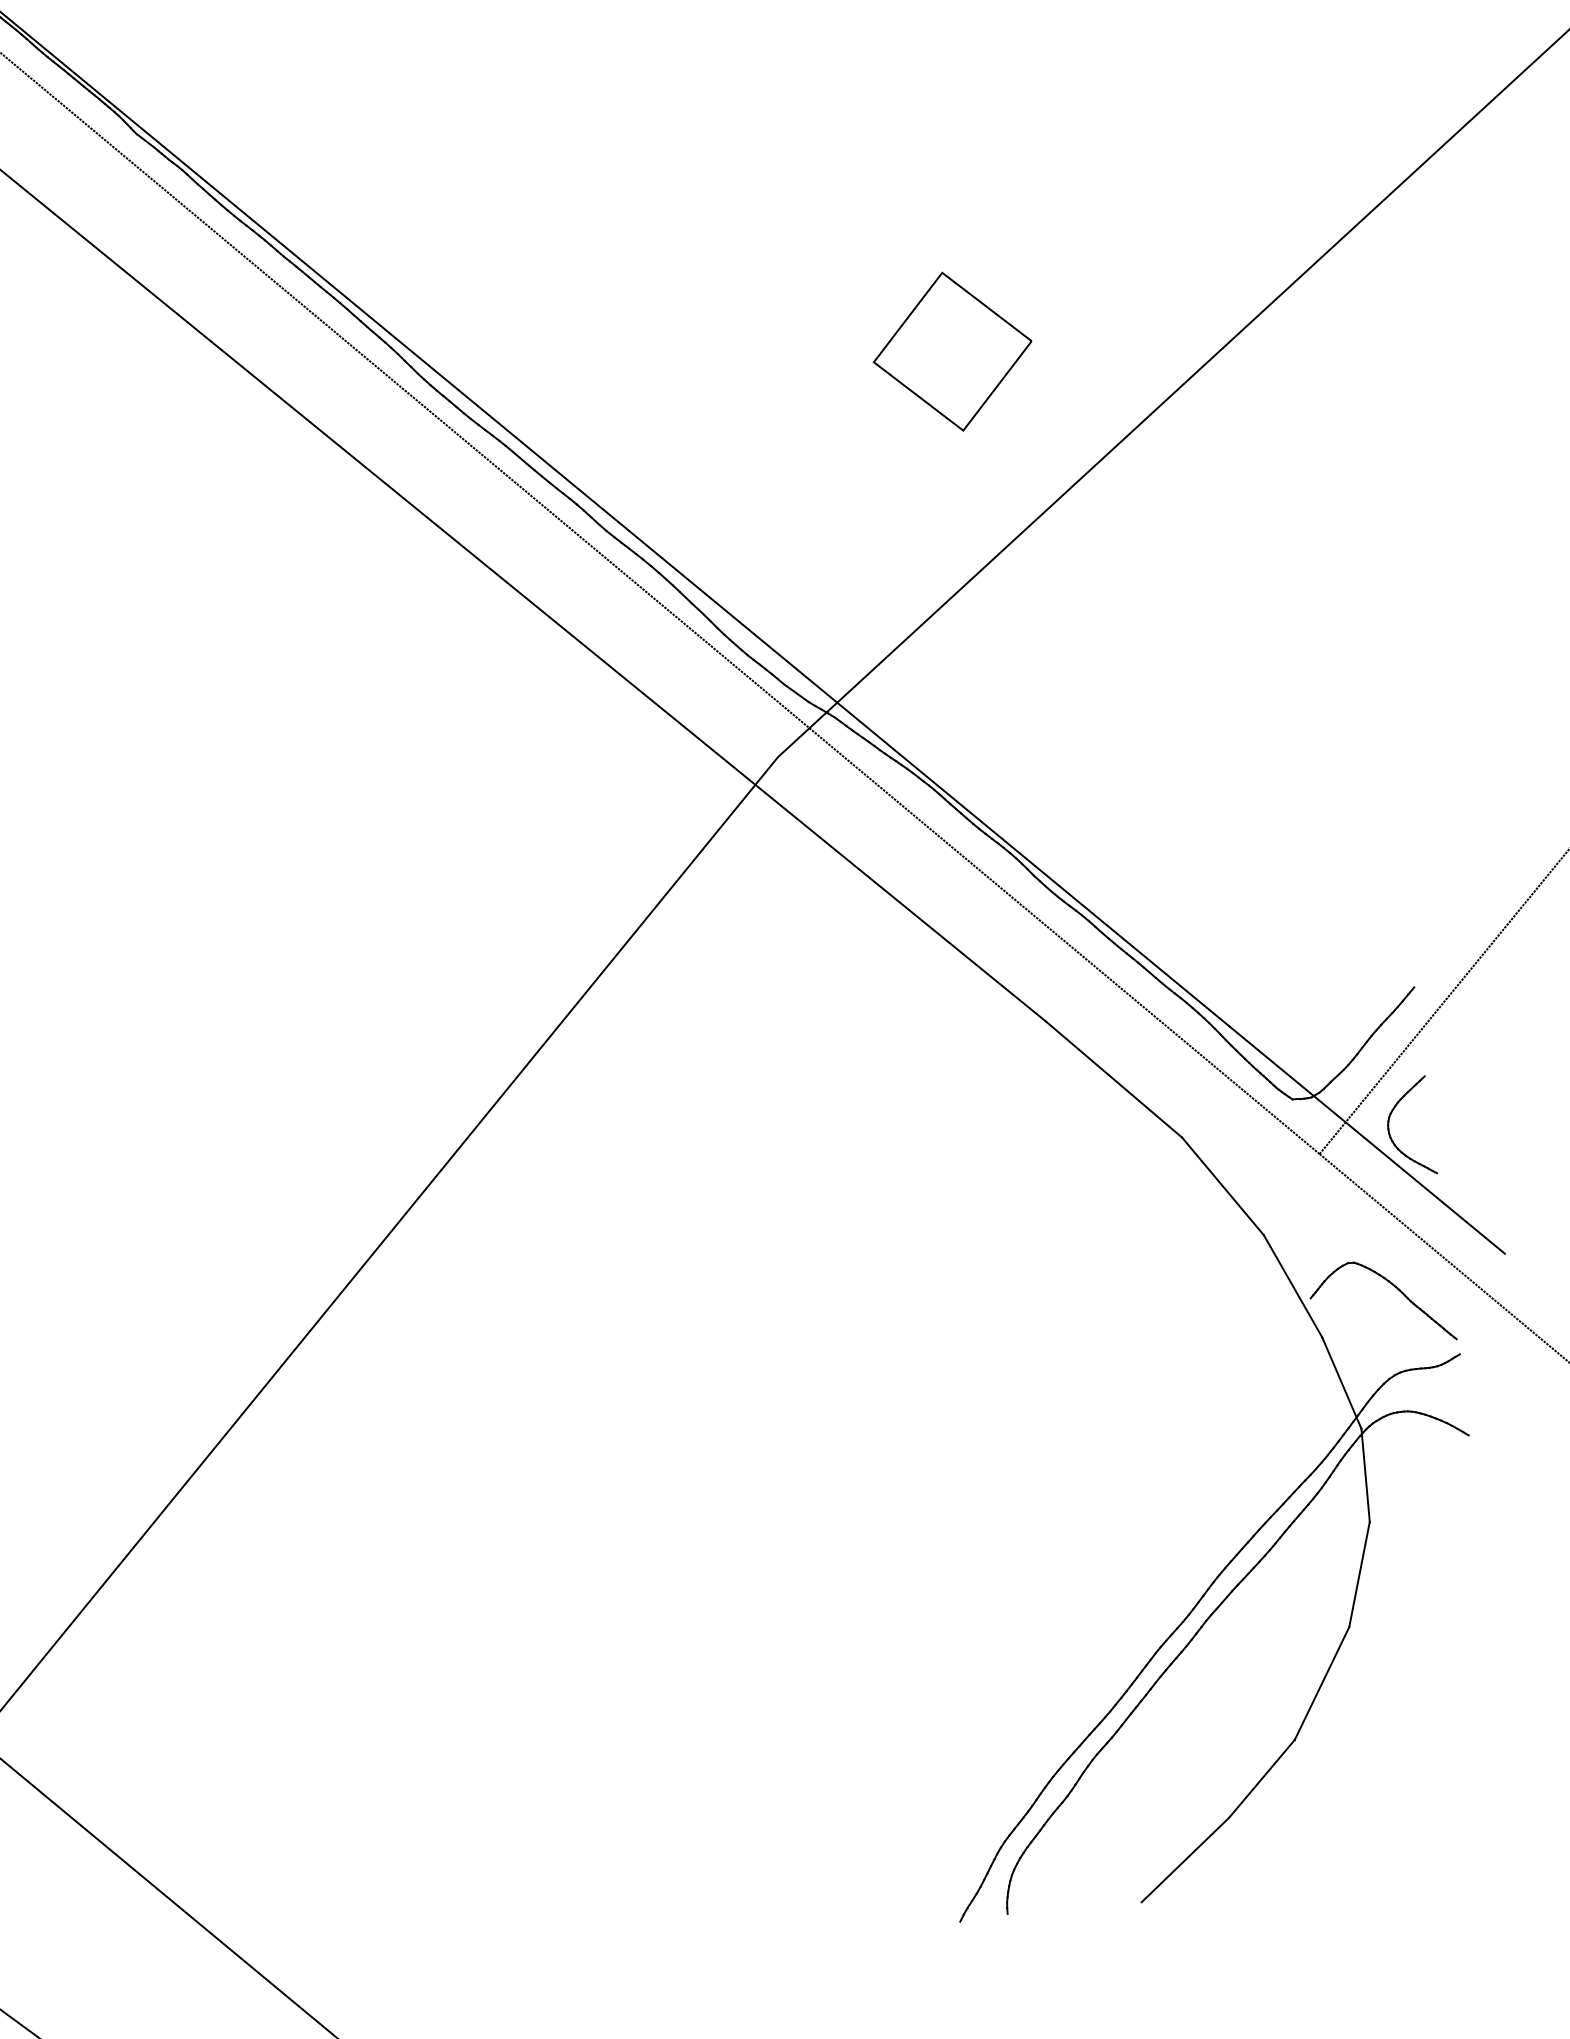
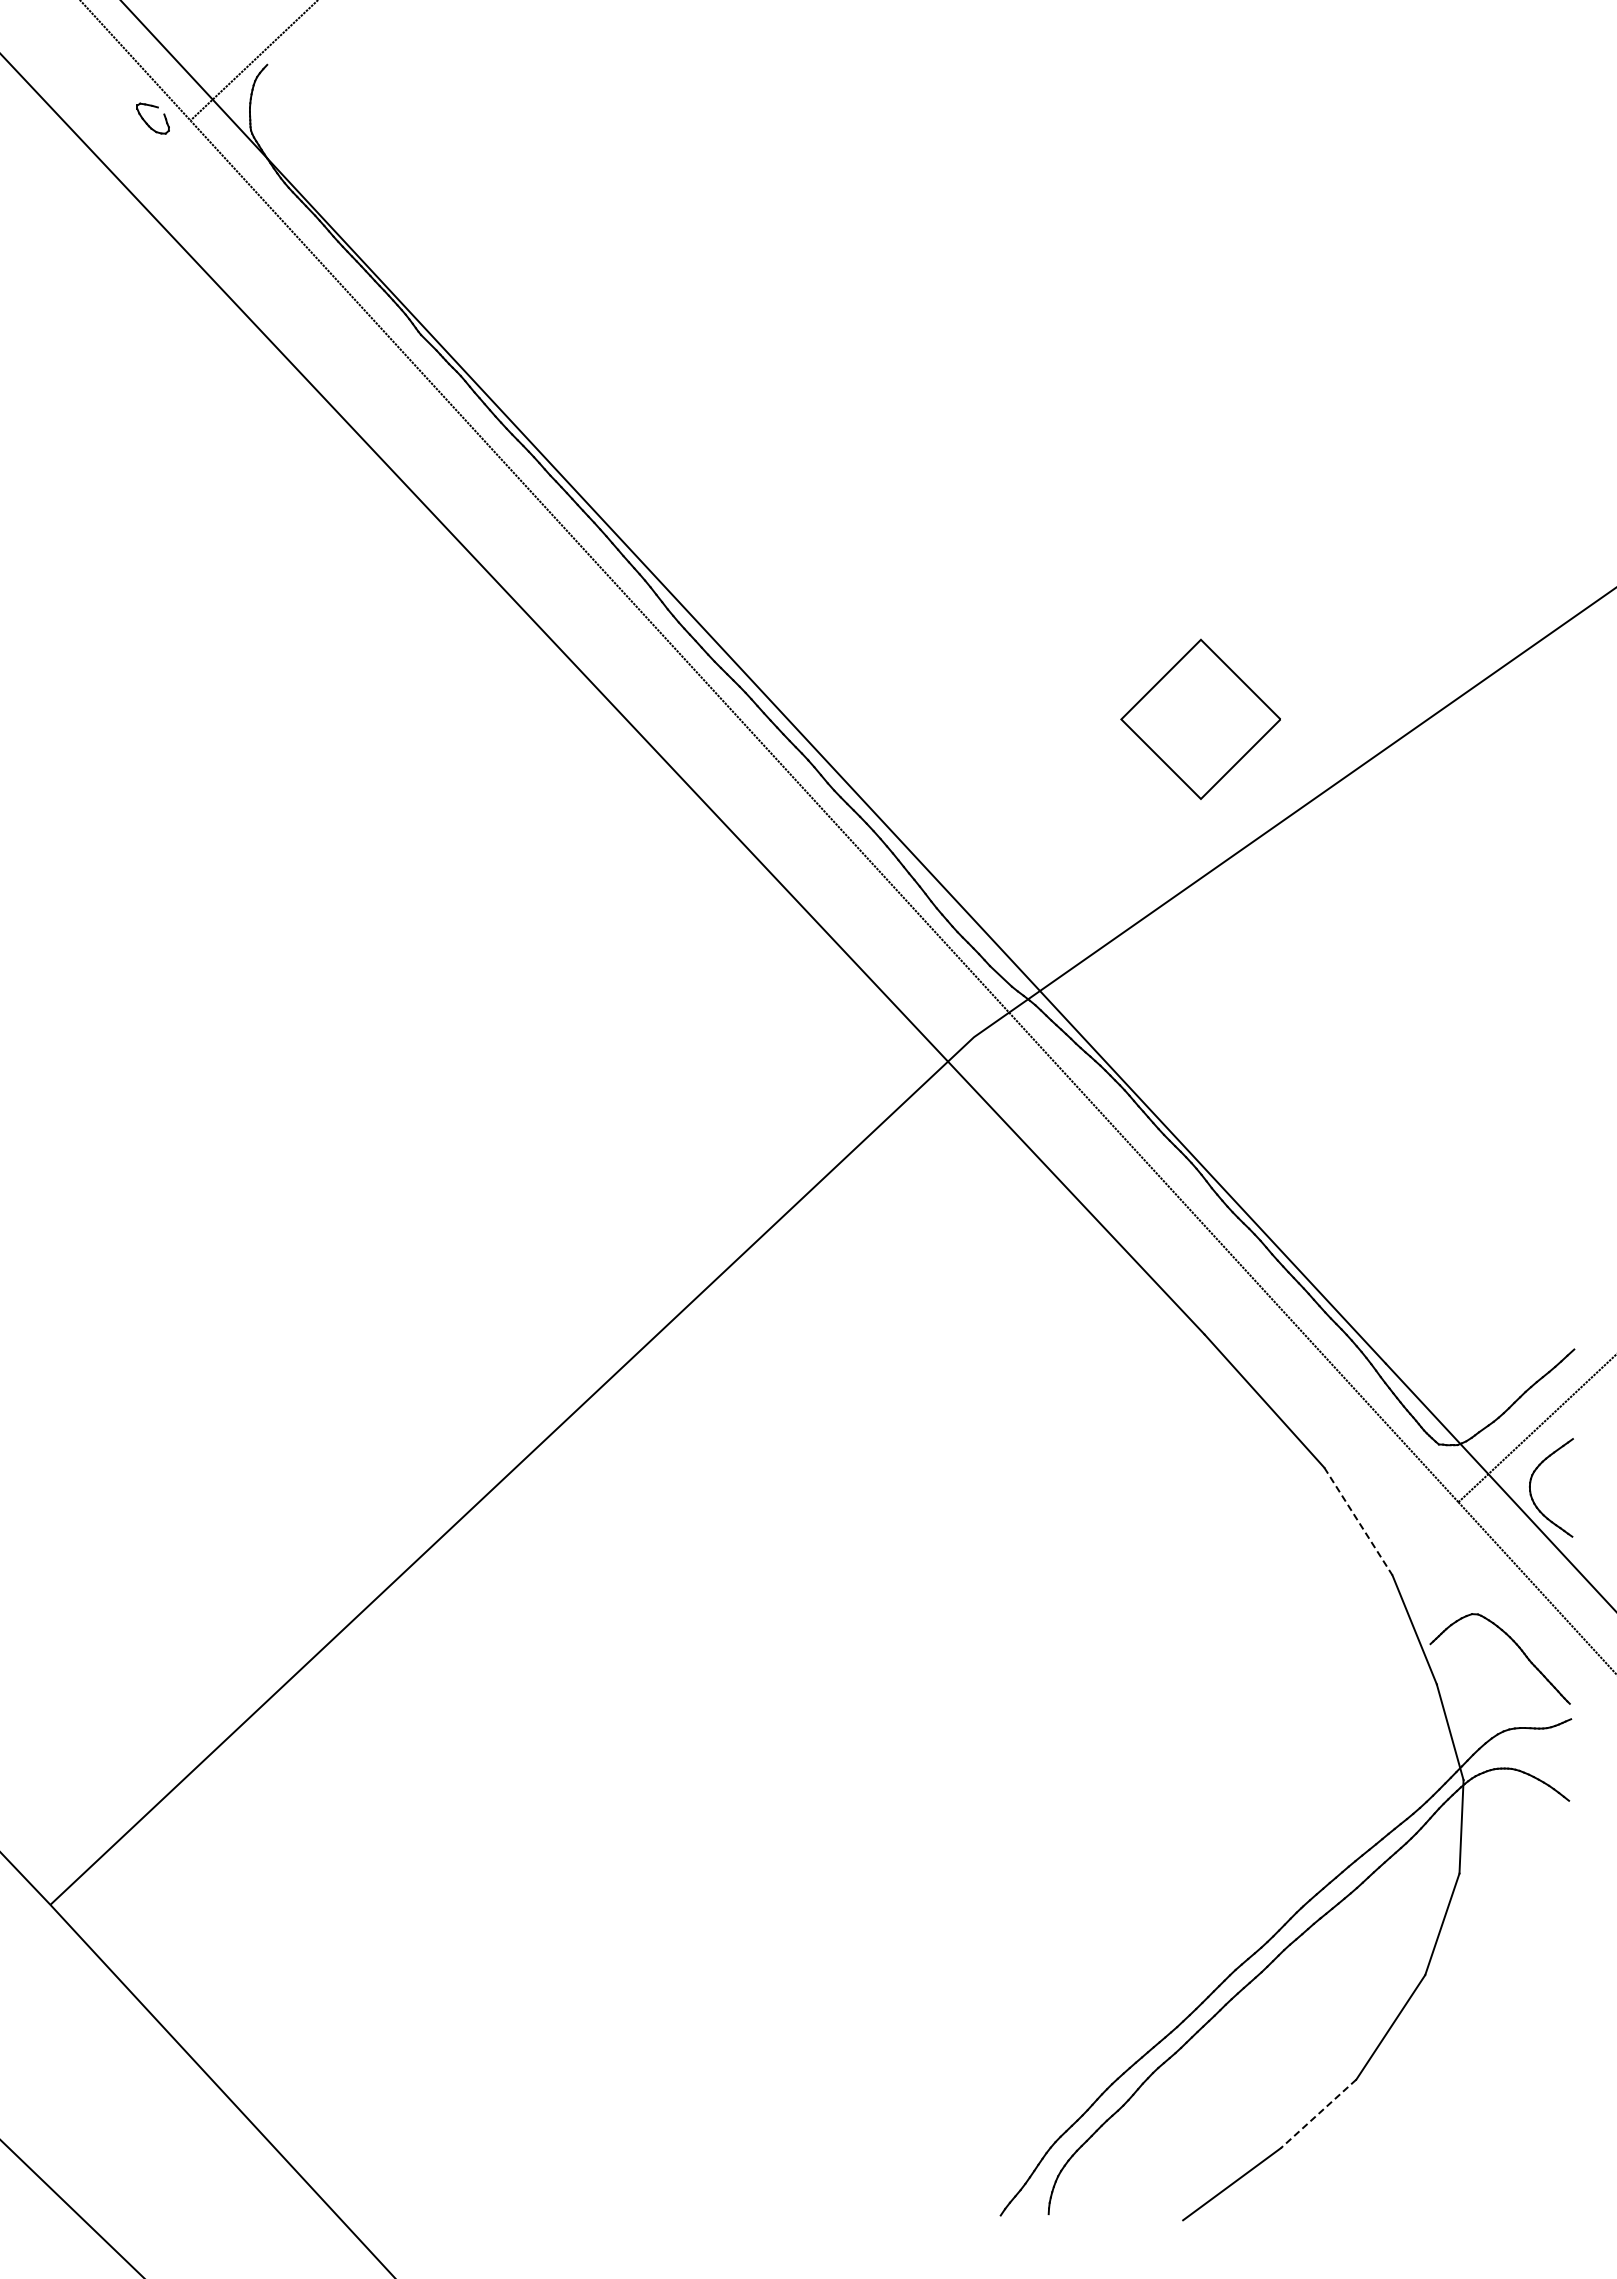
part: (952, 350) -> (1200, 718), moved
line: (1223, 1186) -> (1358, 1521), solid -> dashed
line: (1261, 1778) -> (1318, 2113), solid -> dashed

